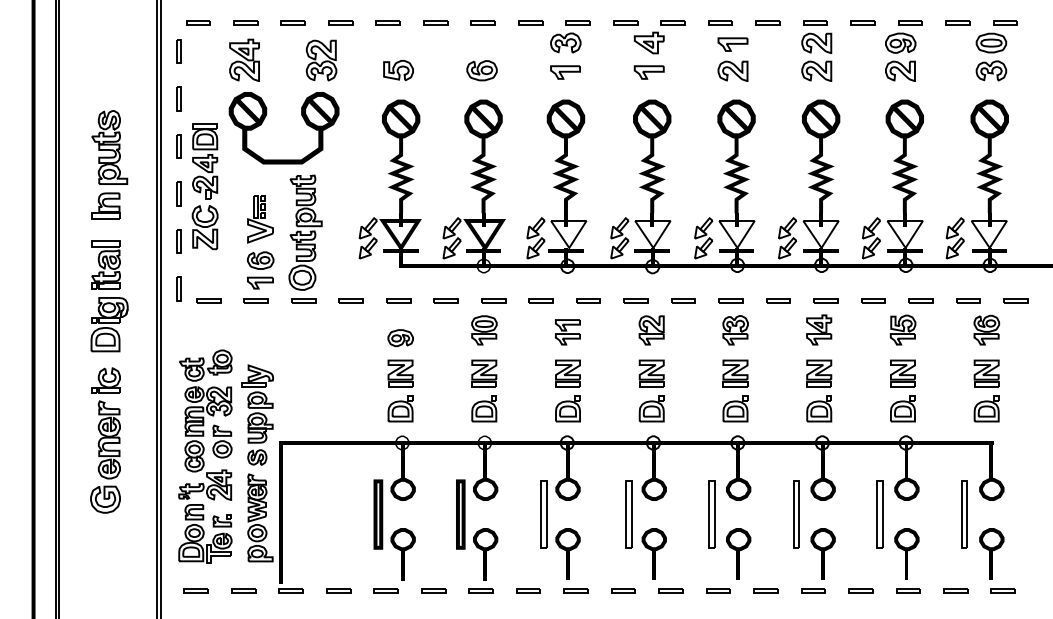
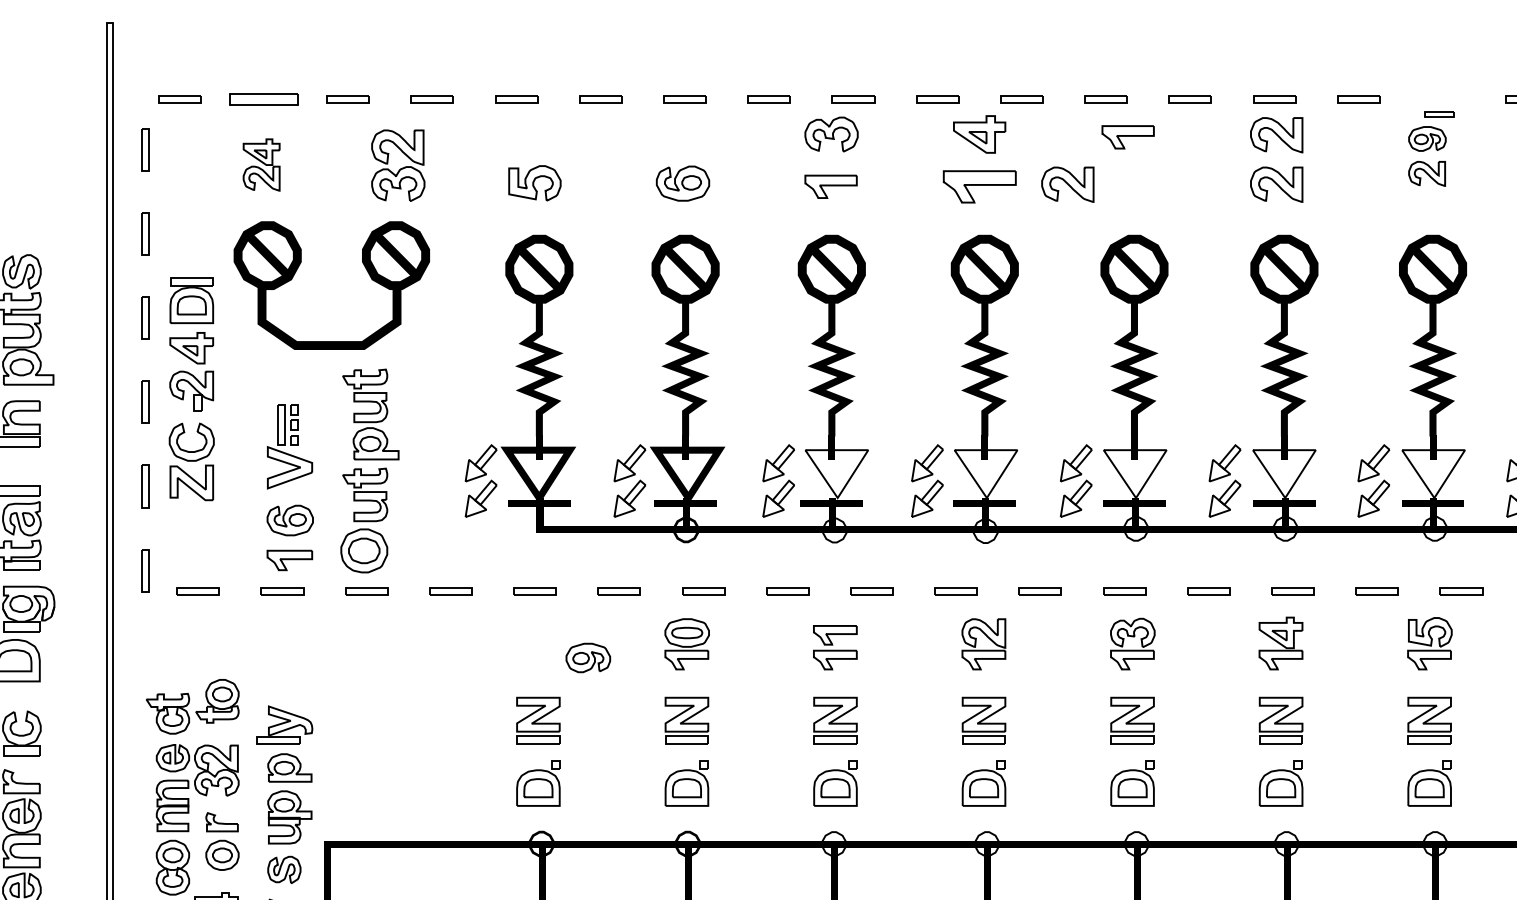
part: (245, 22) -> (263, 98), size x1.6
part: (903, 50) -> (1430, 147), size x0.7
part: (244, 59) -> (261, 163), size x0.7
part: (732, 70) -> (1066, 183), moved
part: (648, 72) -> (978, 186), size x1.4
part: (400, 338) -> (587, 658), moved

